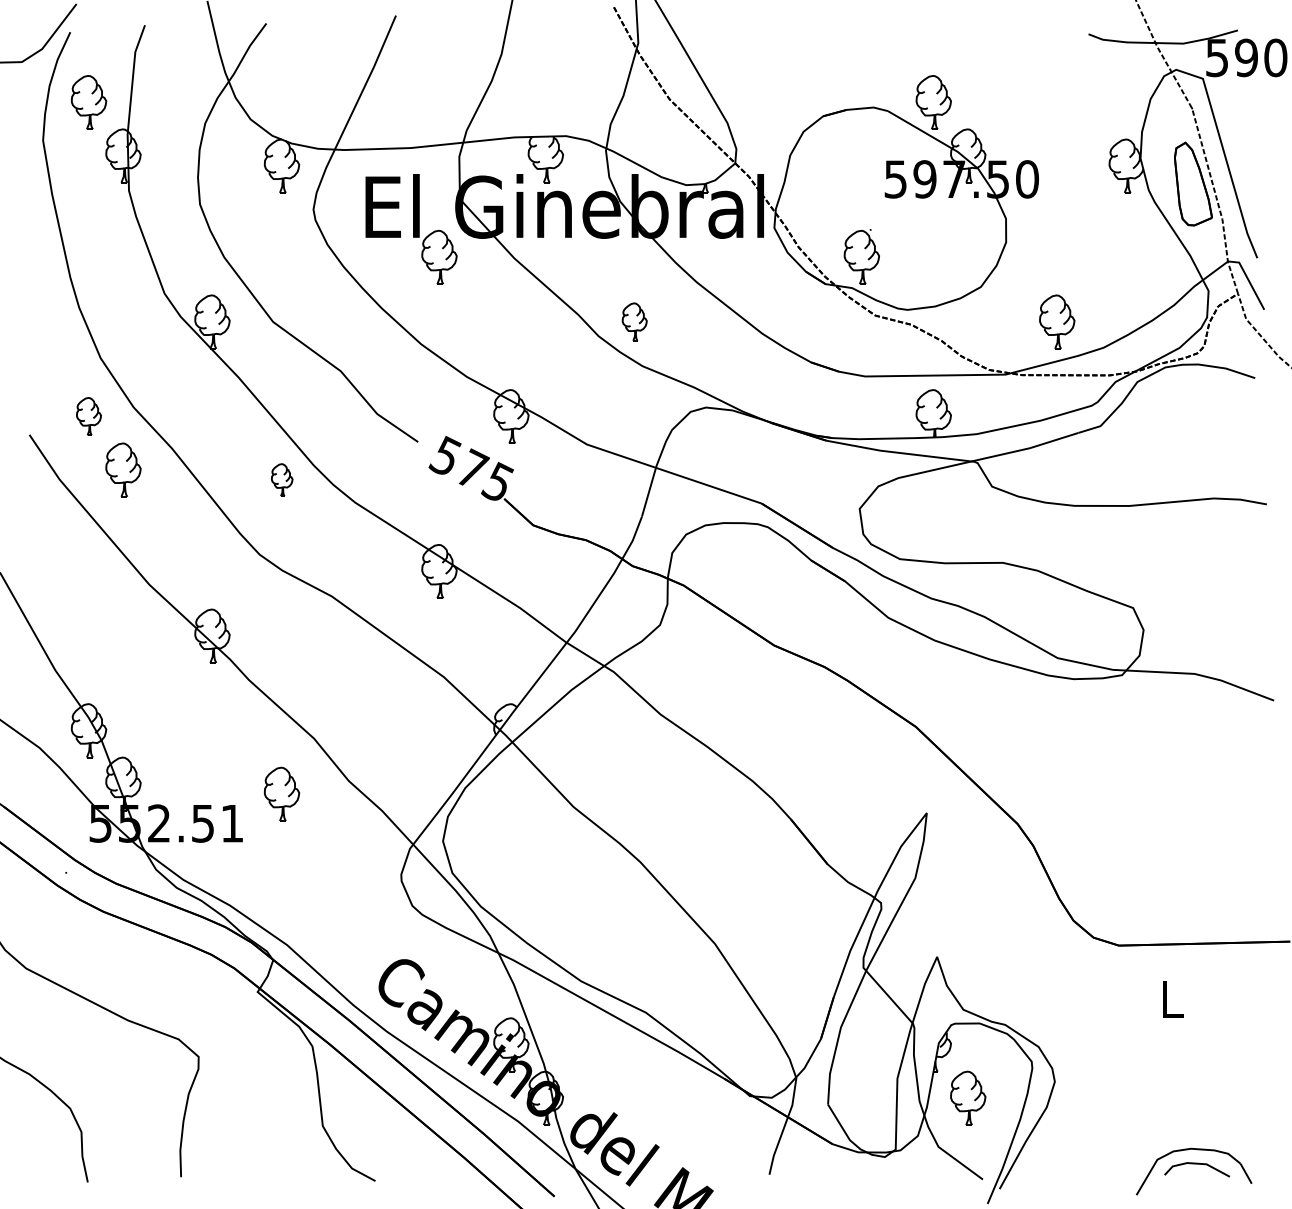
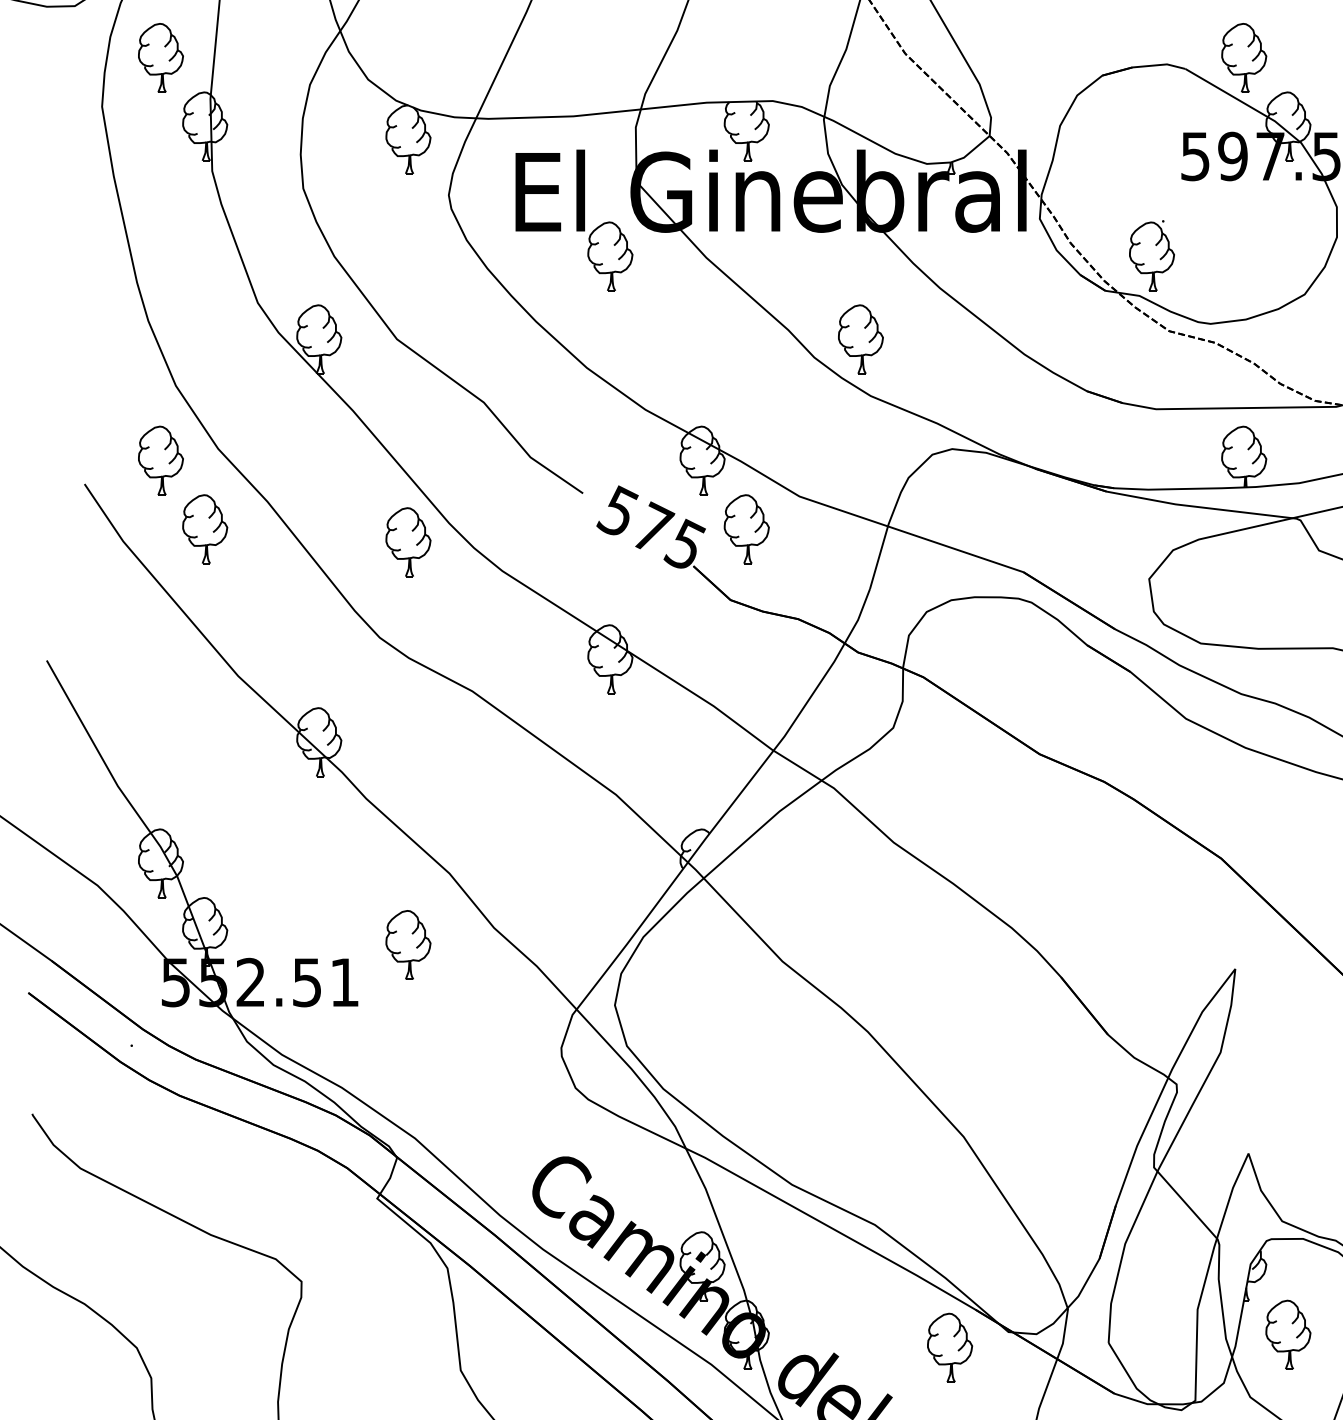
part: (634, 321) -> (860, 338), size x1.43
part: (88, 416) -> (160, 460), size x1.43
part: (545, 469) -> (746, 528), added
part: (282, 479) -> (409, 541), size x1.67
part: (704, 1108) -> (950, 1347), added

